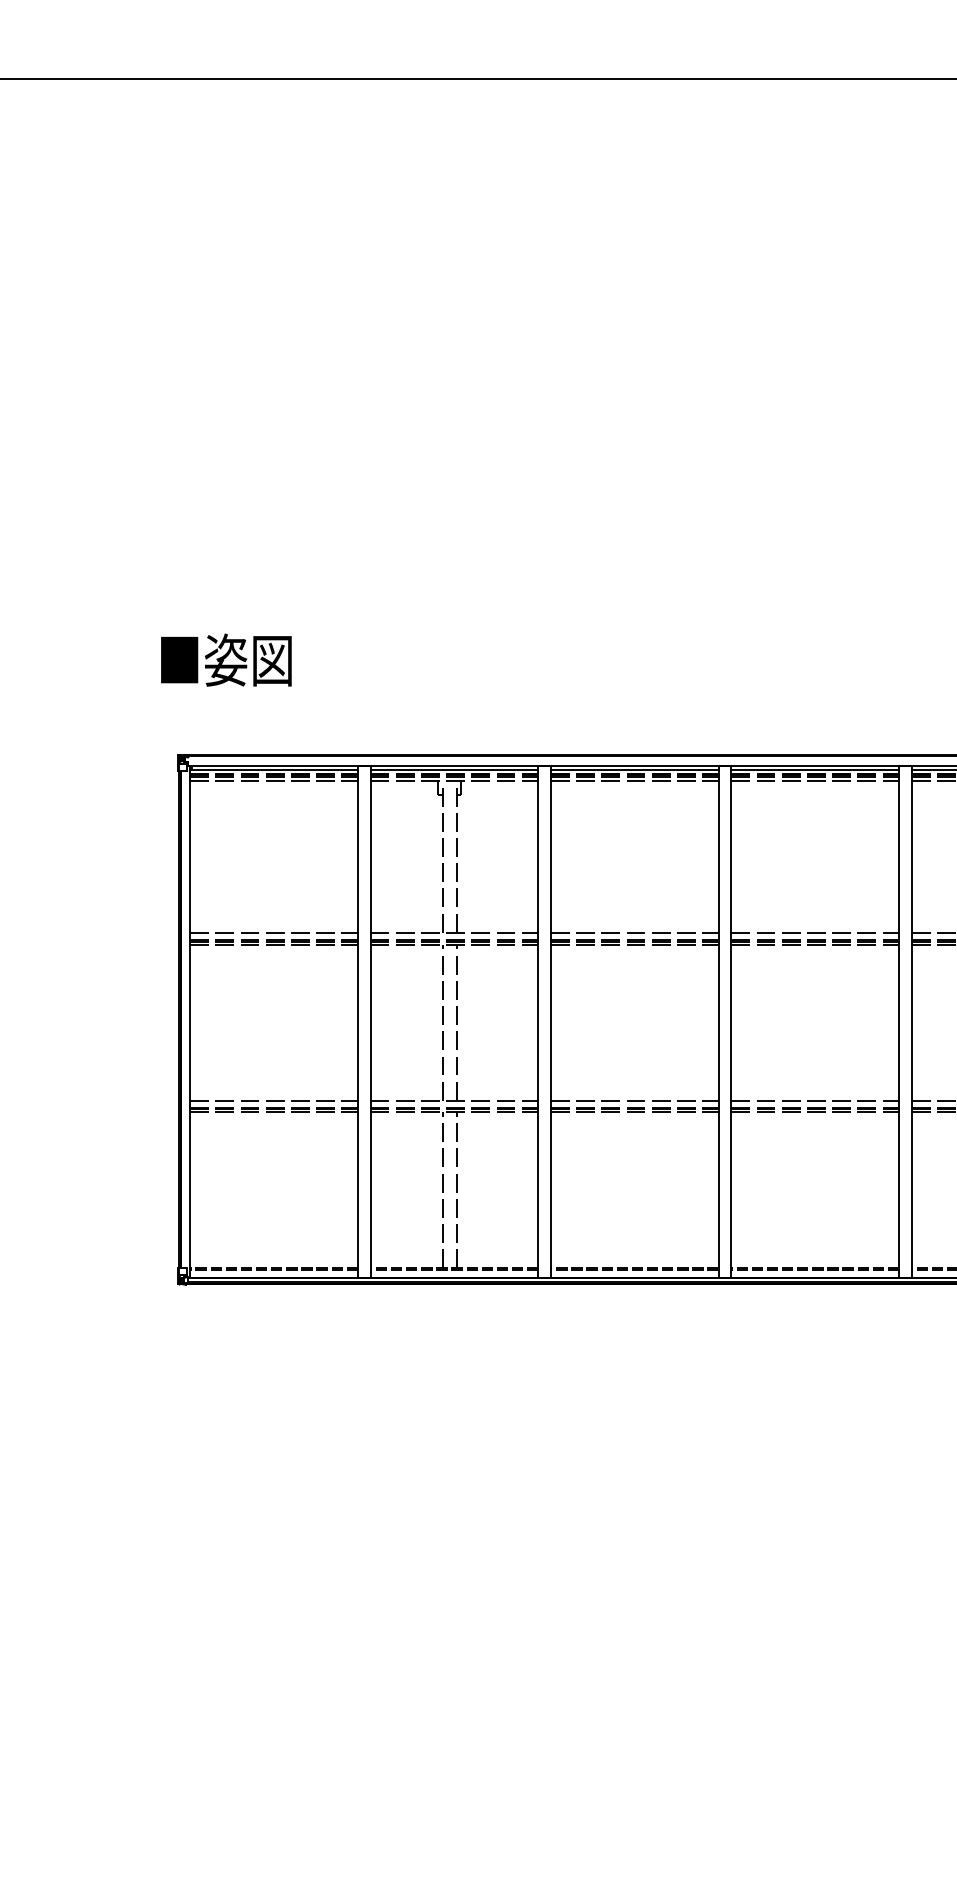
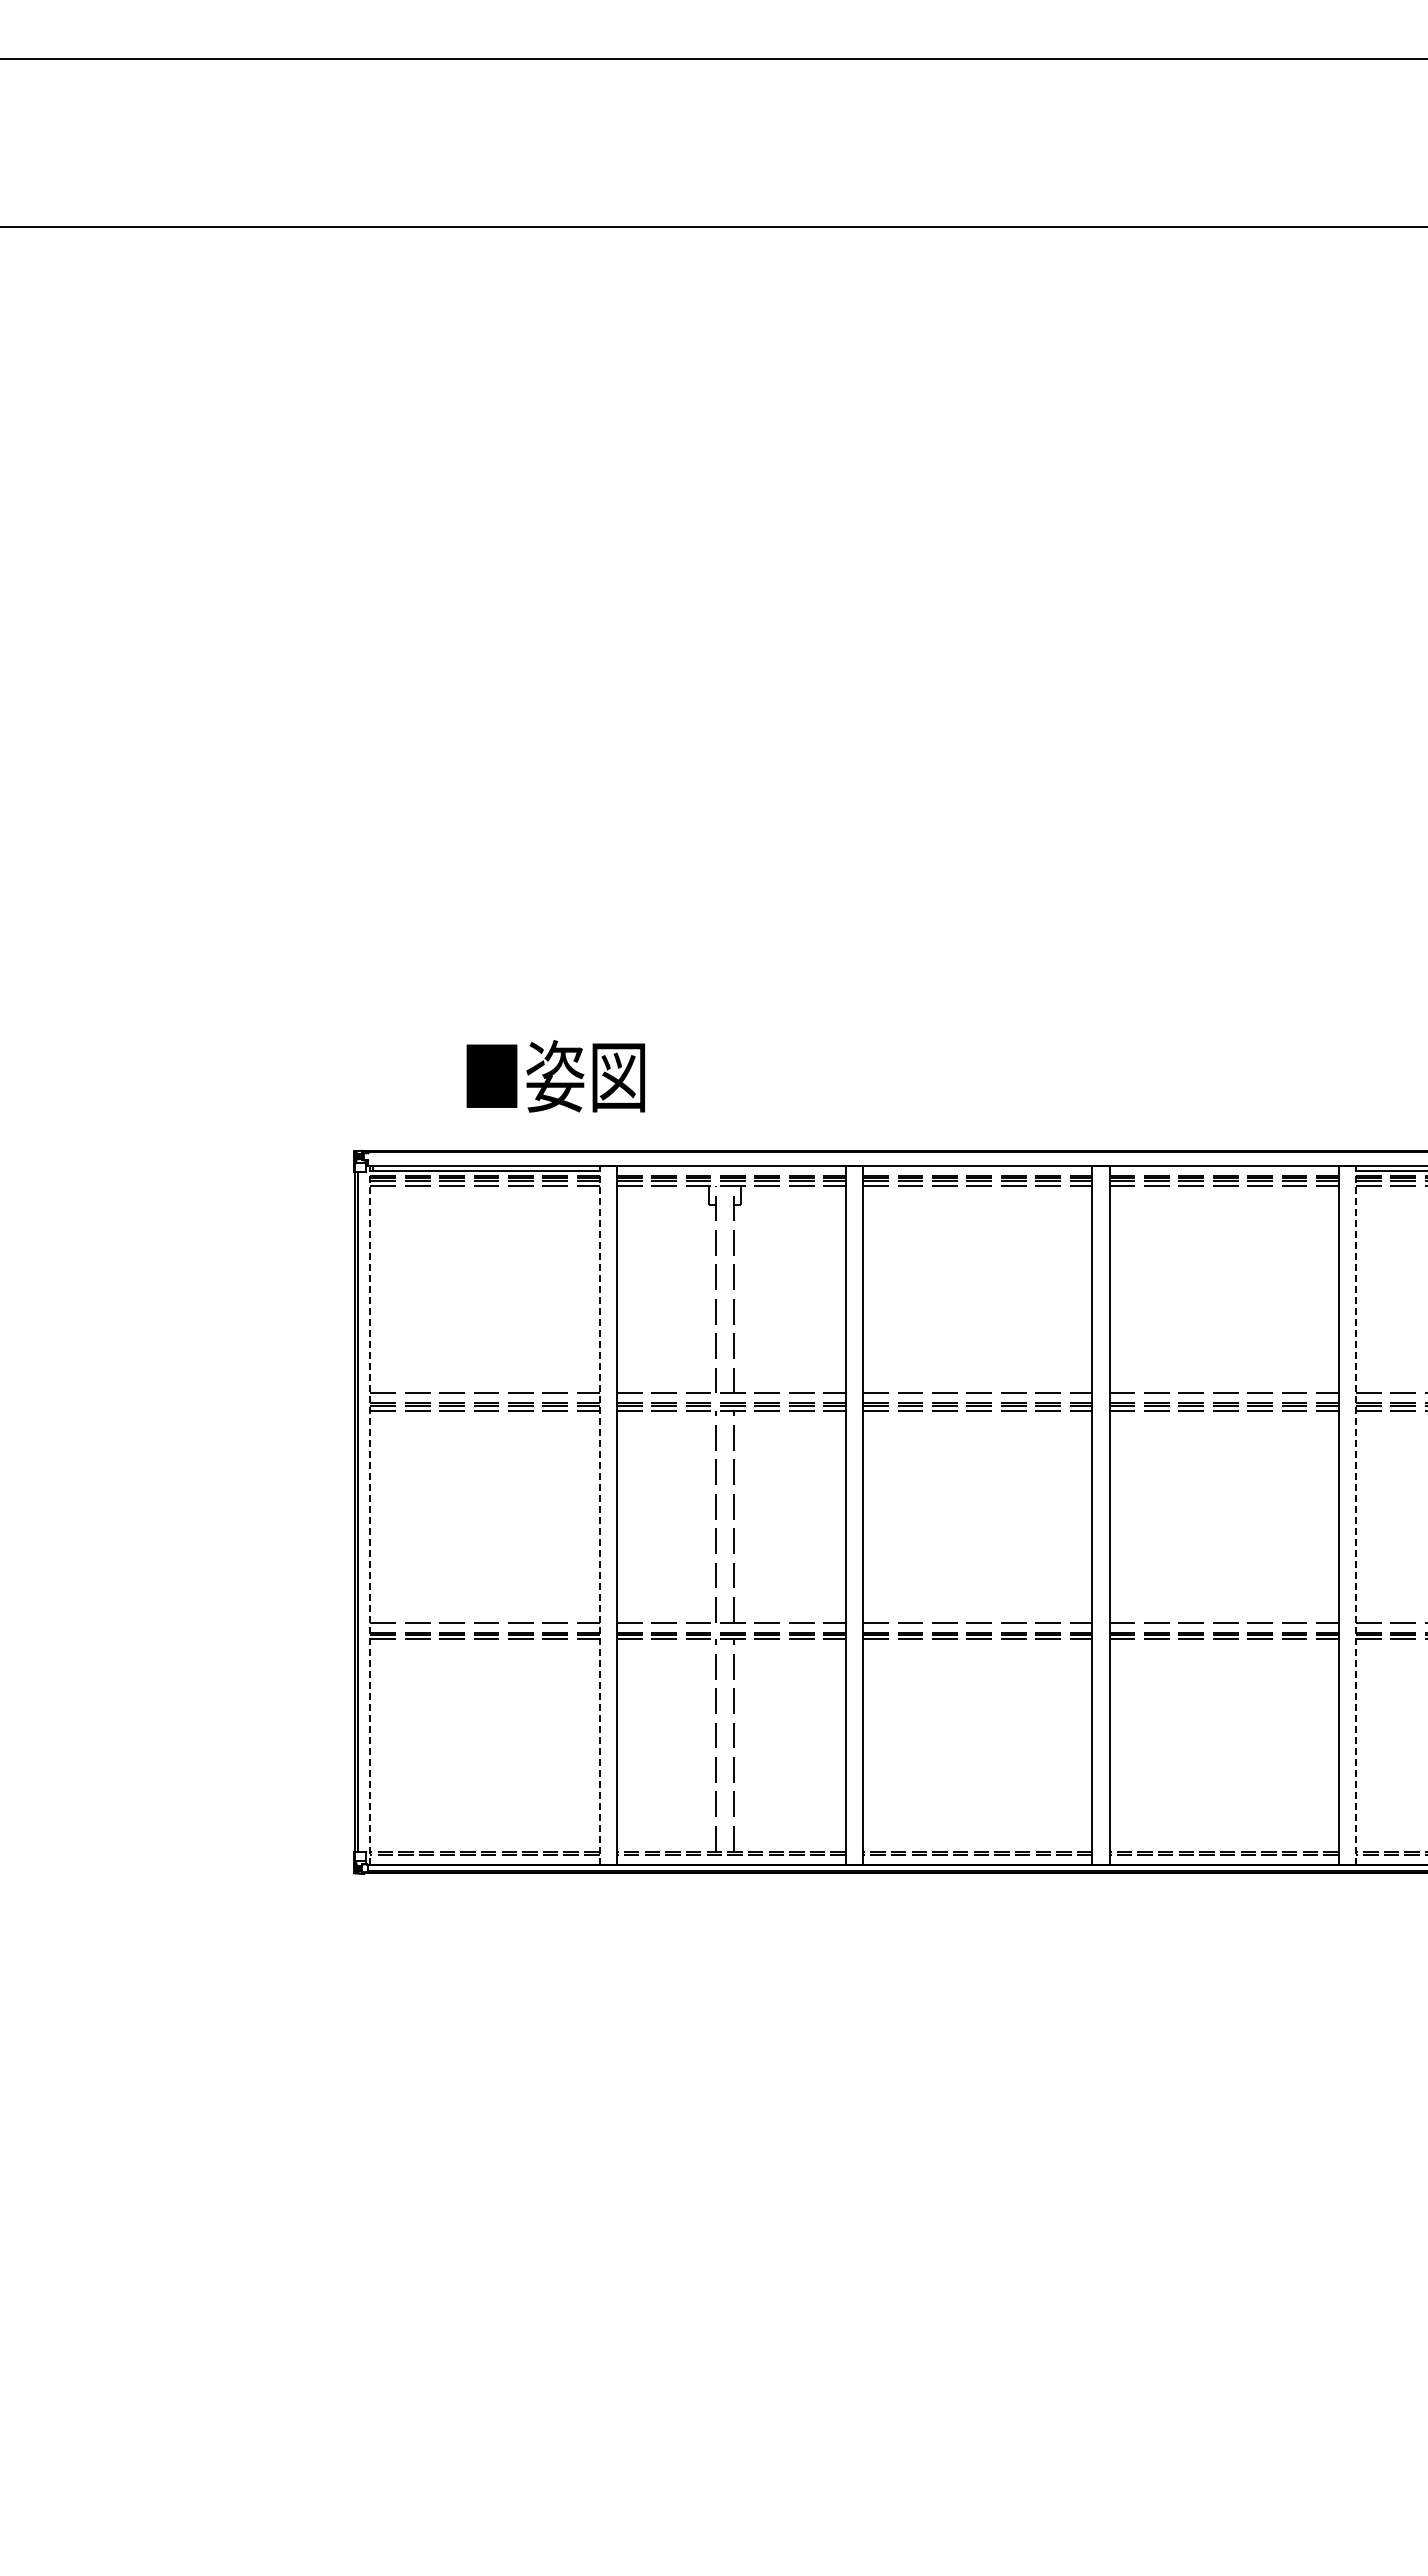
text: (226, 660) -> (555, 1076), moved
line: (453, 769) -> (730, 1170), removed
line: (634, 769) -> (977, 1170), removed
line: (814, 769) -> (1223, 1170), removed
line: (190, 1021) -> (370, 1515), solid -> dashed
line: (357, 1021) -> (599, 1515), solid -> dashed
line: (911, 1021) -> (1355, 1515), solid -> dashed

